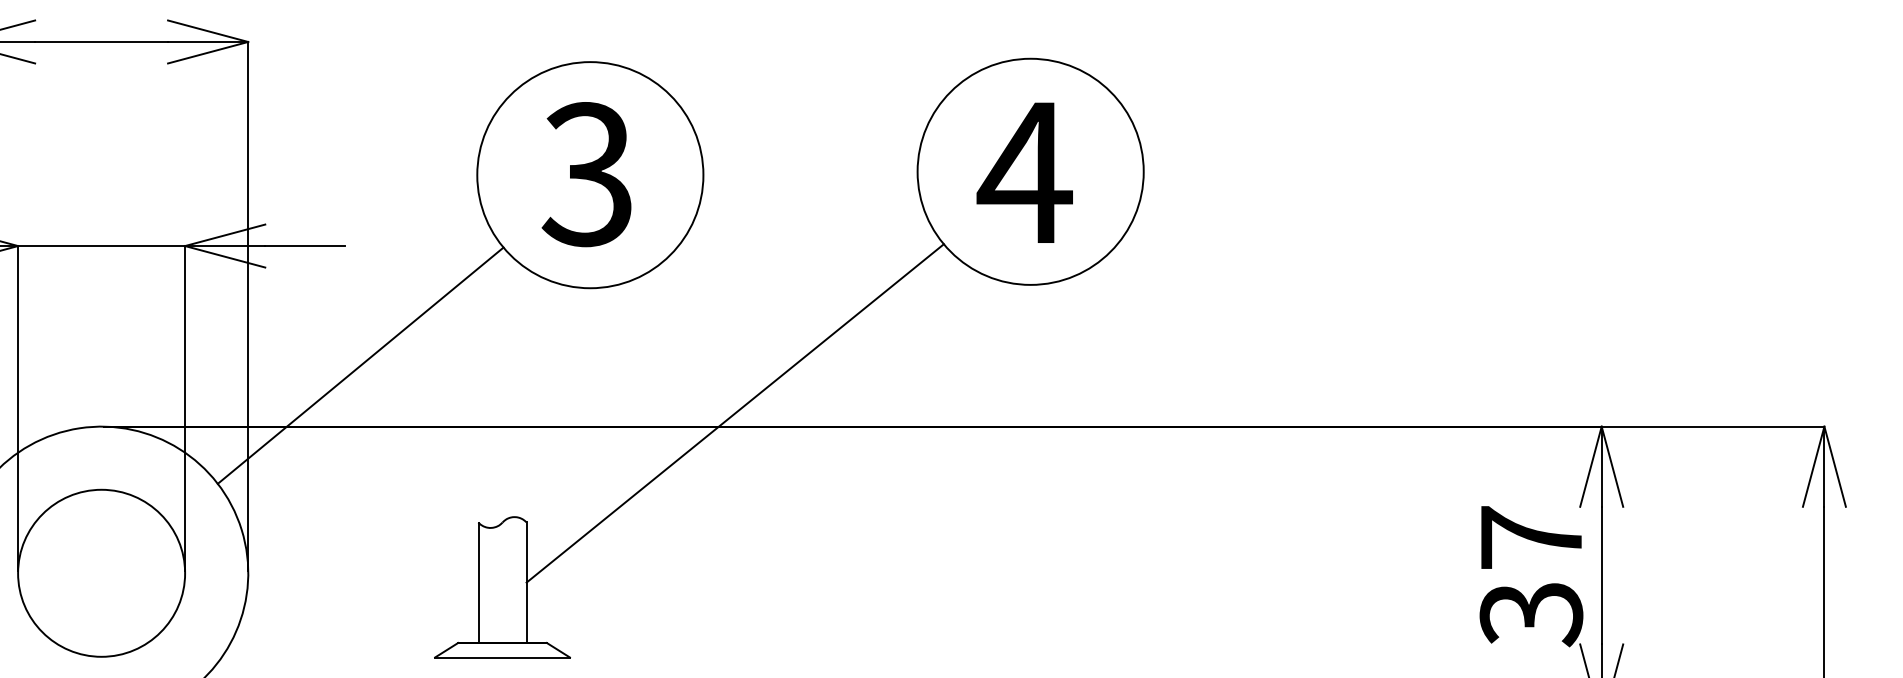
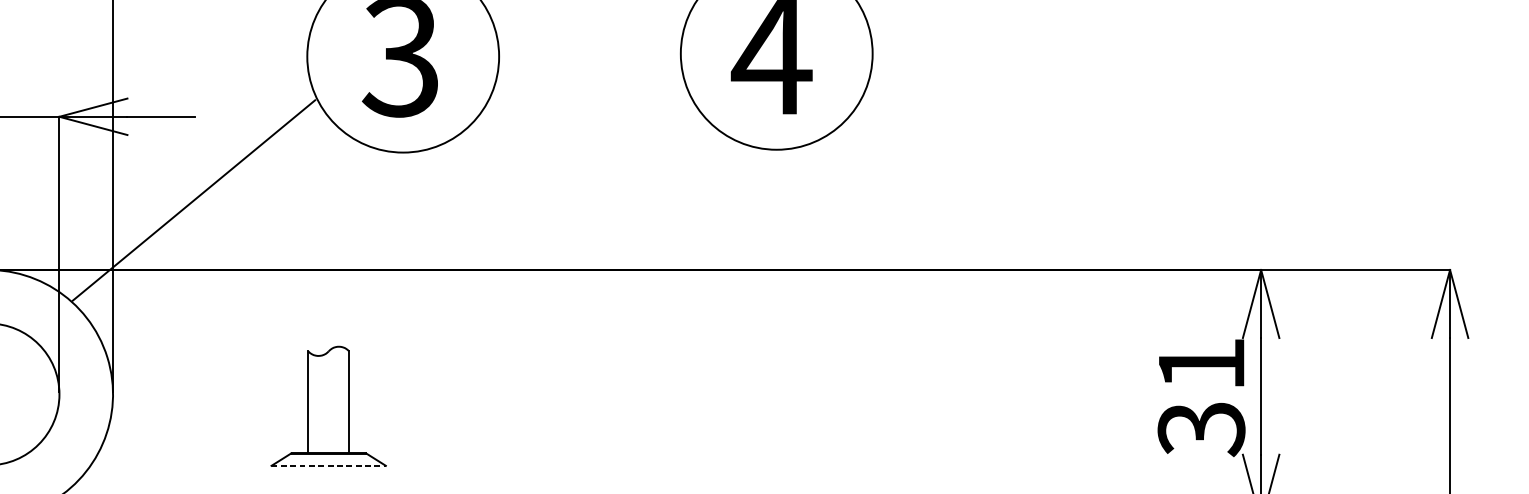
line: (360, 365) -> (193, 200), moved
line: (734, 413) -> (525, 258), removed
text: (1531, 537) -> (1201, 364), 37 -> 31
line: (503, 657) -> (329, 465), solid -> dashed

